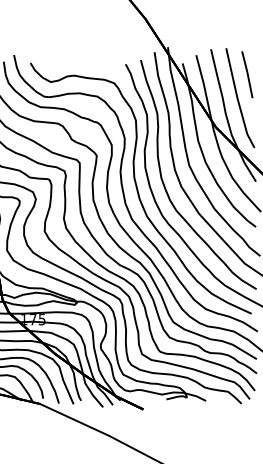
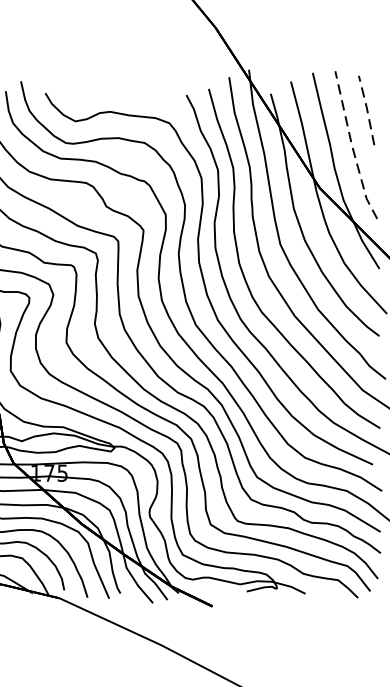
line: (247, 74) -> (366, 110), solid -> dashed
line: (237, 99) -> (352, 147), solid -> dashed

